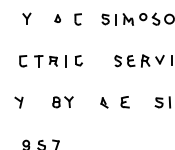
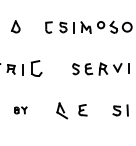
part: (57, 18) -> (15, 26), size x1.6
part: (77, 19) -> (48, 27), moved
part: (78, 60) -> (36, 68), size x1.6
part: (62, 102) -> (20, 110), size x0.6
part: (104, 102) -> (62, 110), size x1.6

